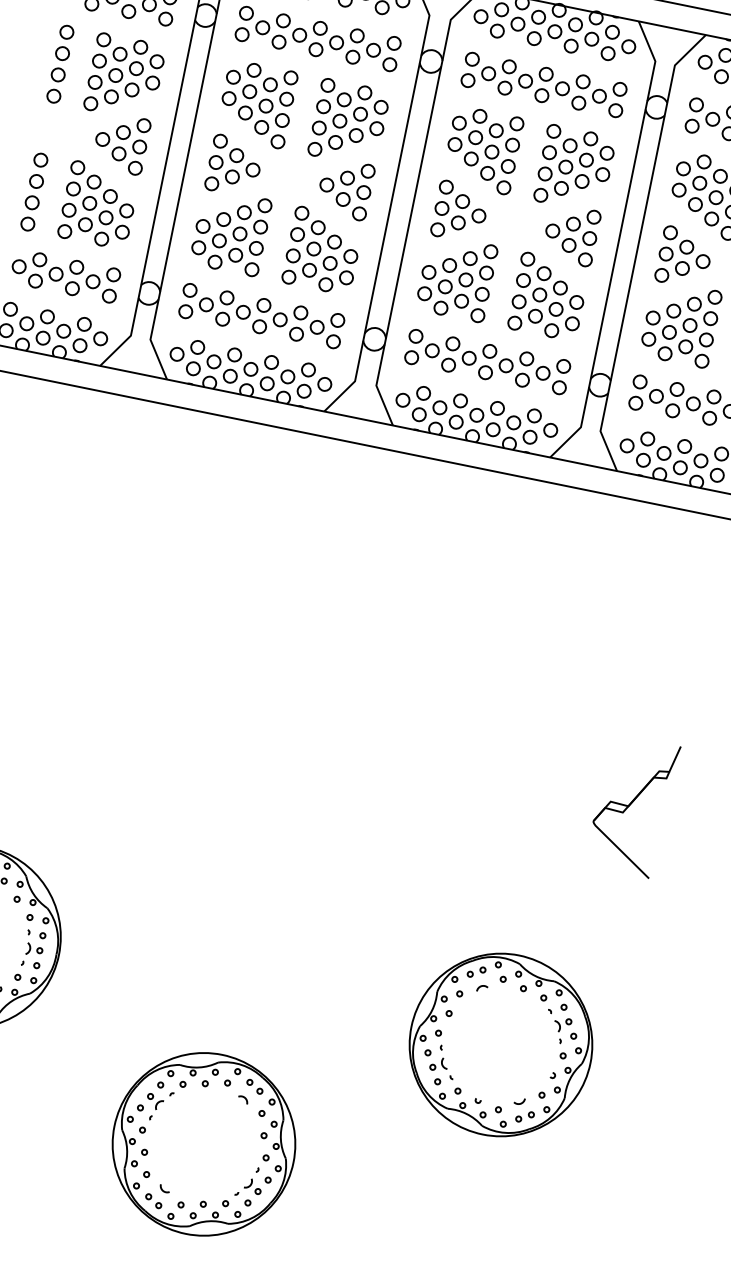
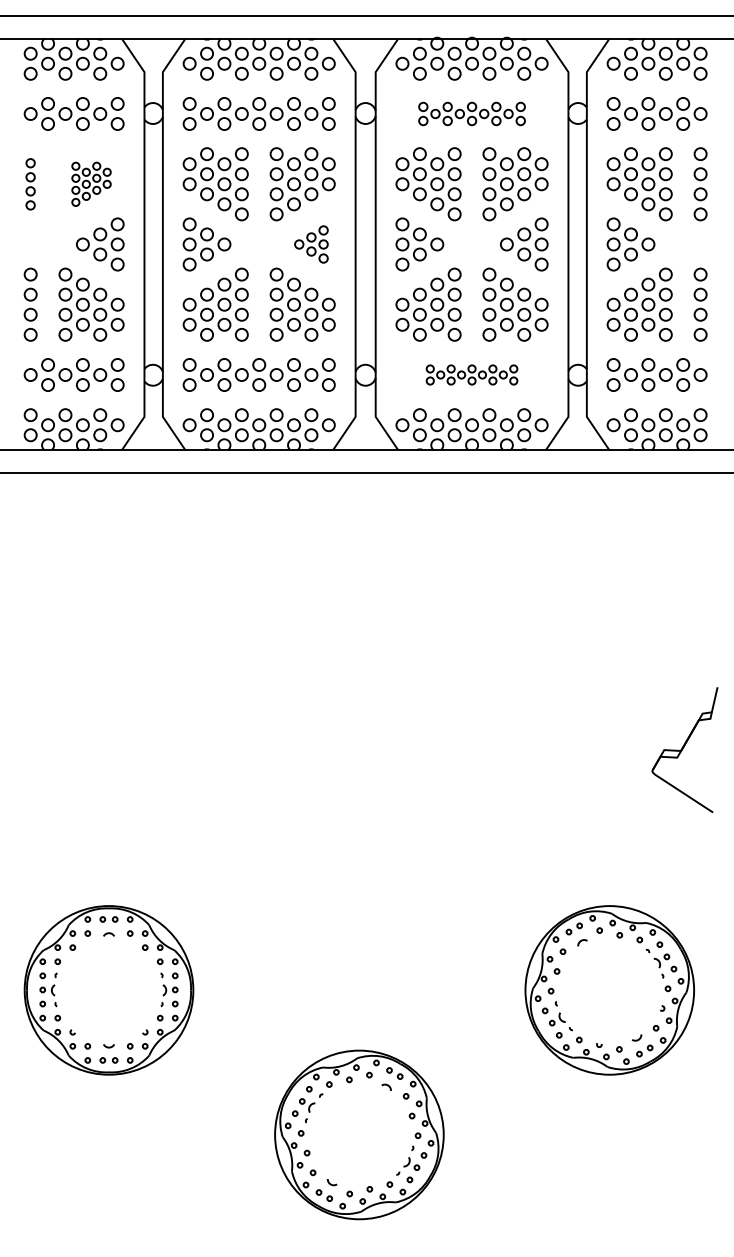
part: (60, 64) -> (30, 184), size x0.7
part: (124, 77) -> (91, 184), size x0.6
part: (543, 84) -> (471, 113), size x0.7
part: (345, 188) -> (311, 244), size x0.7
part: (487, 361) -> (471, 374), size x0.6

